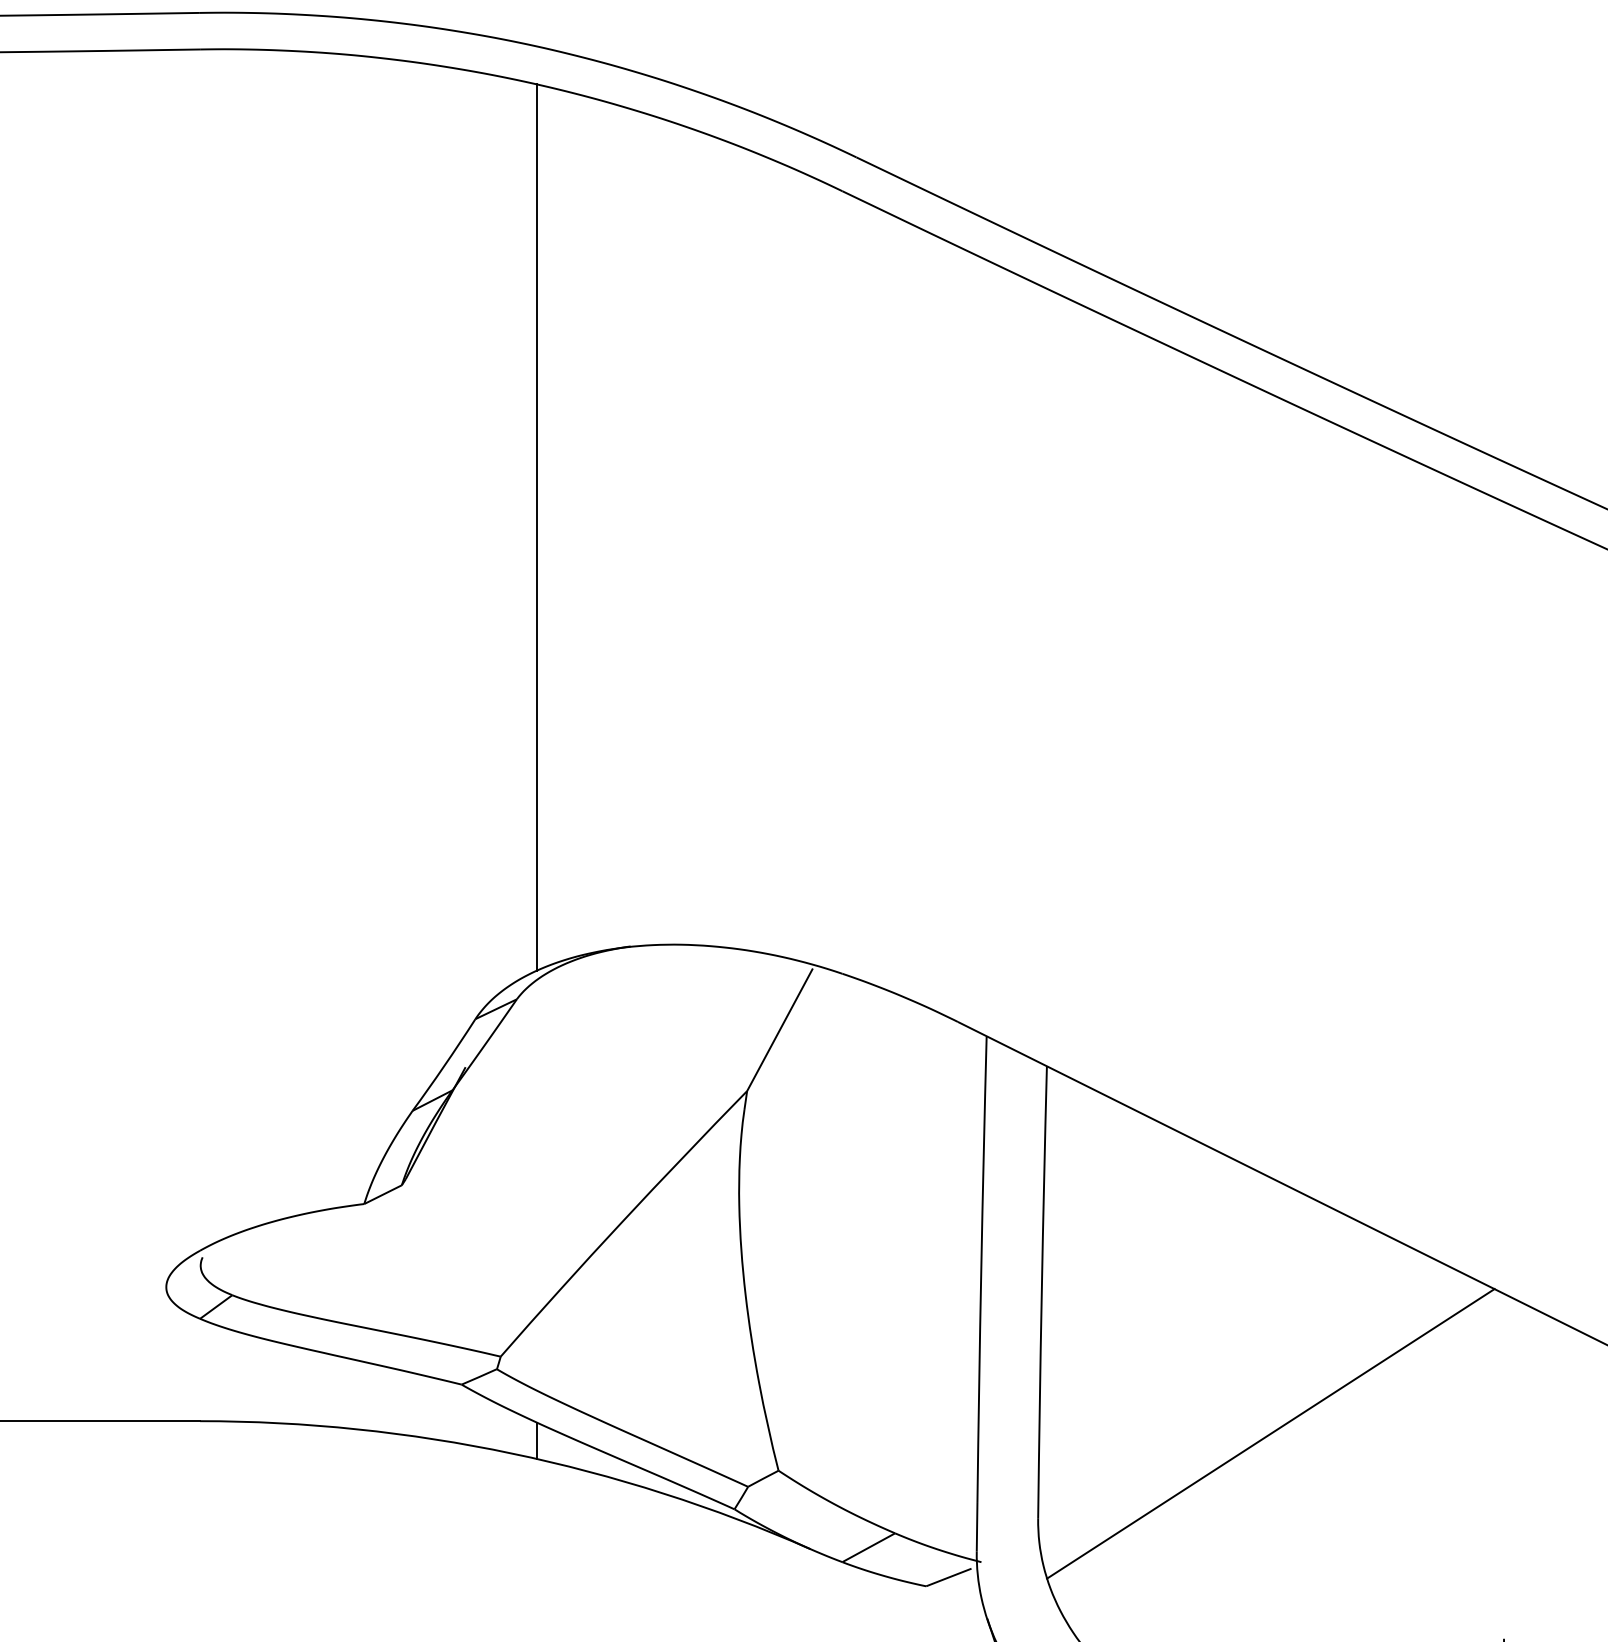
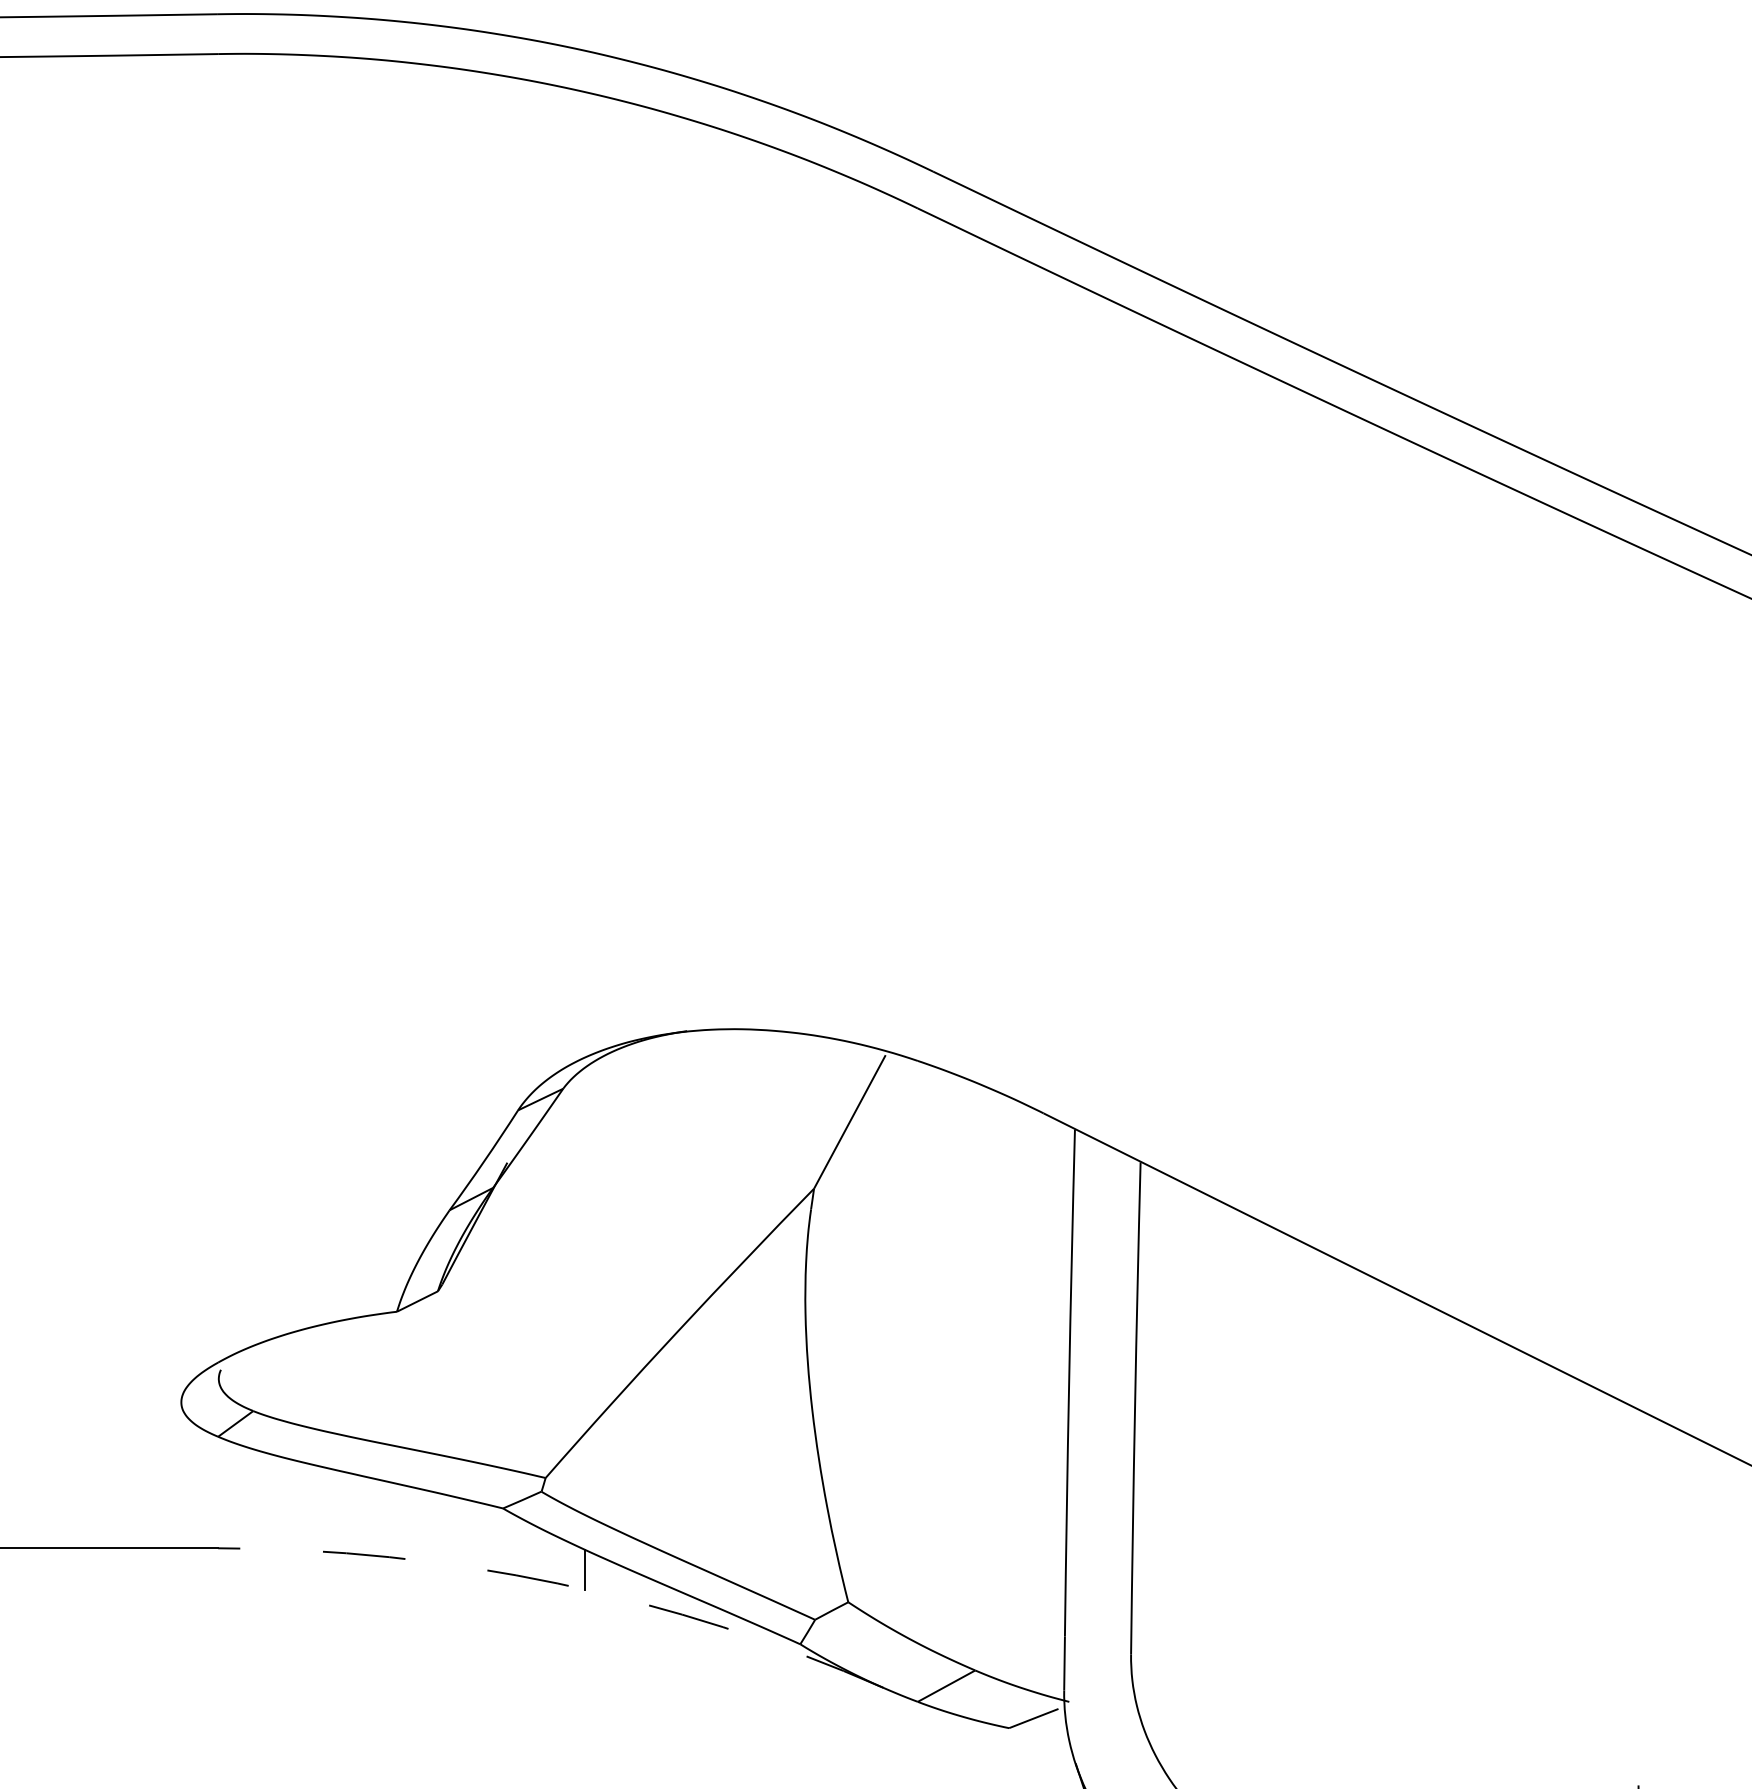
line: (537, 527) -> (585, 574), removed
line: (1270, 1433) -> (1384, 1561), removed
arc: (511, 1453) -> (557, 1583), solid -> dashed

